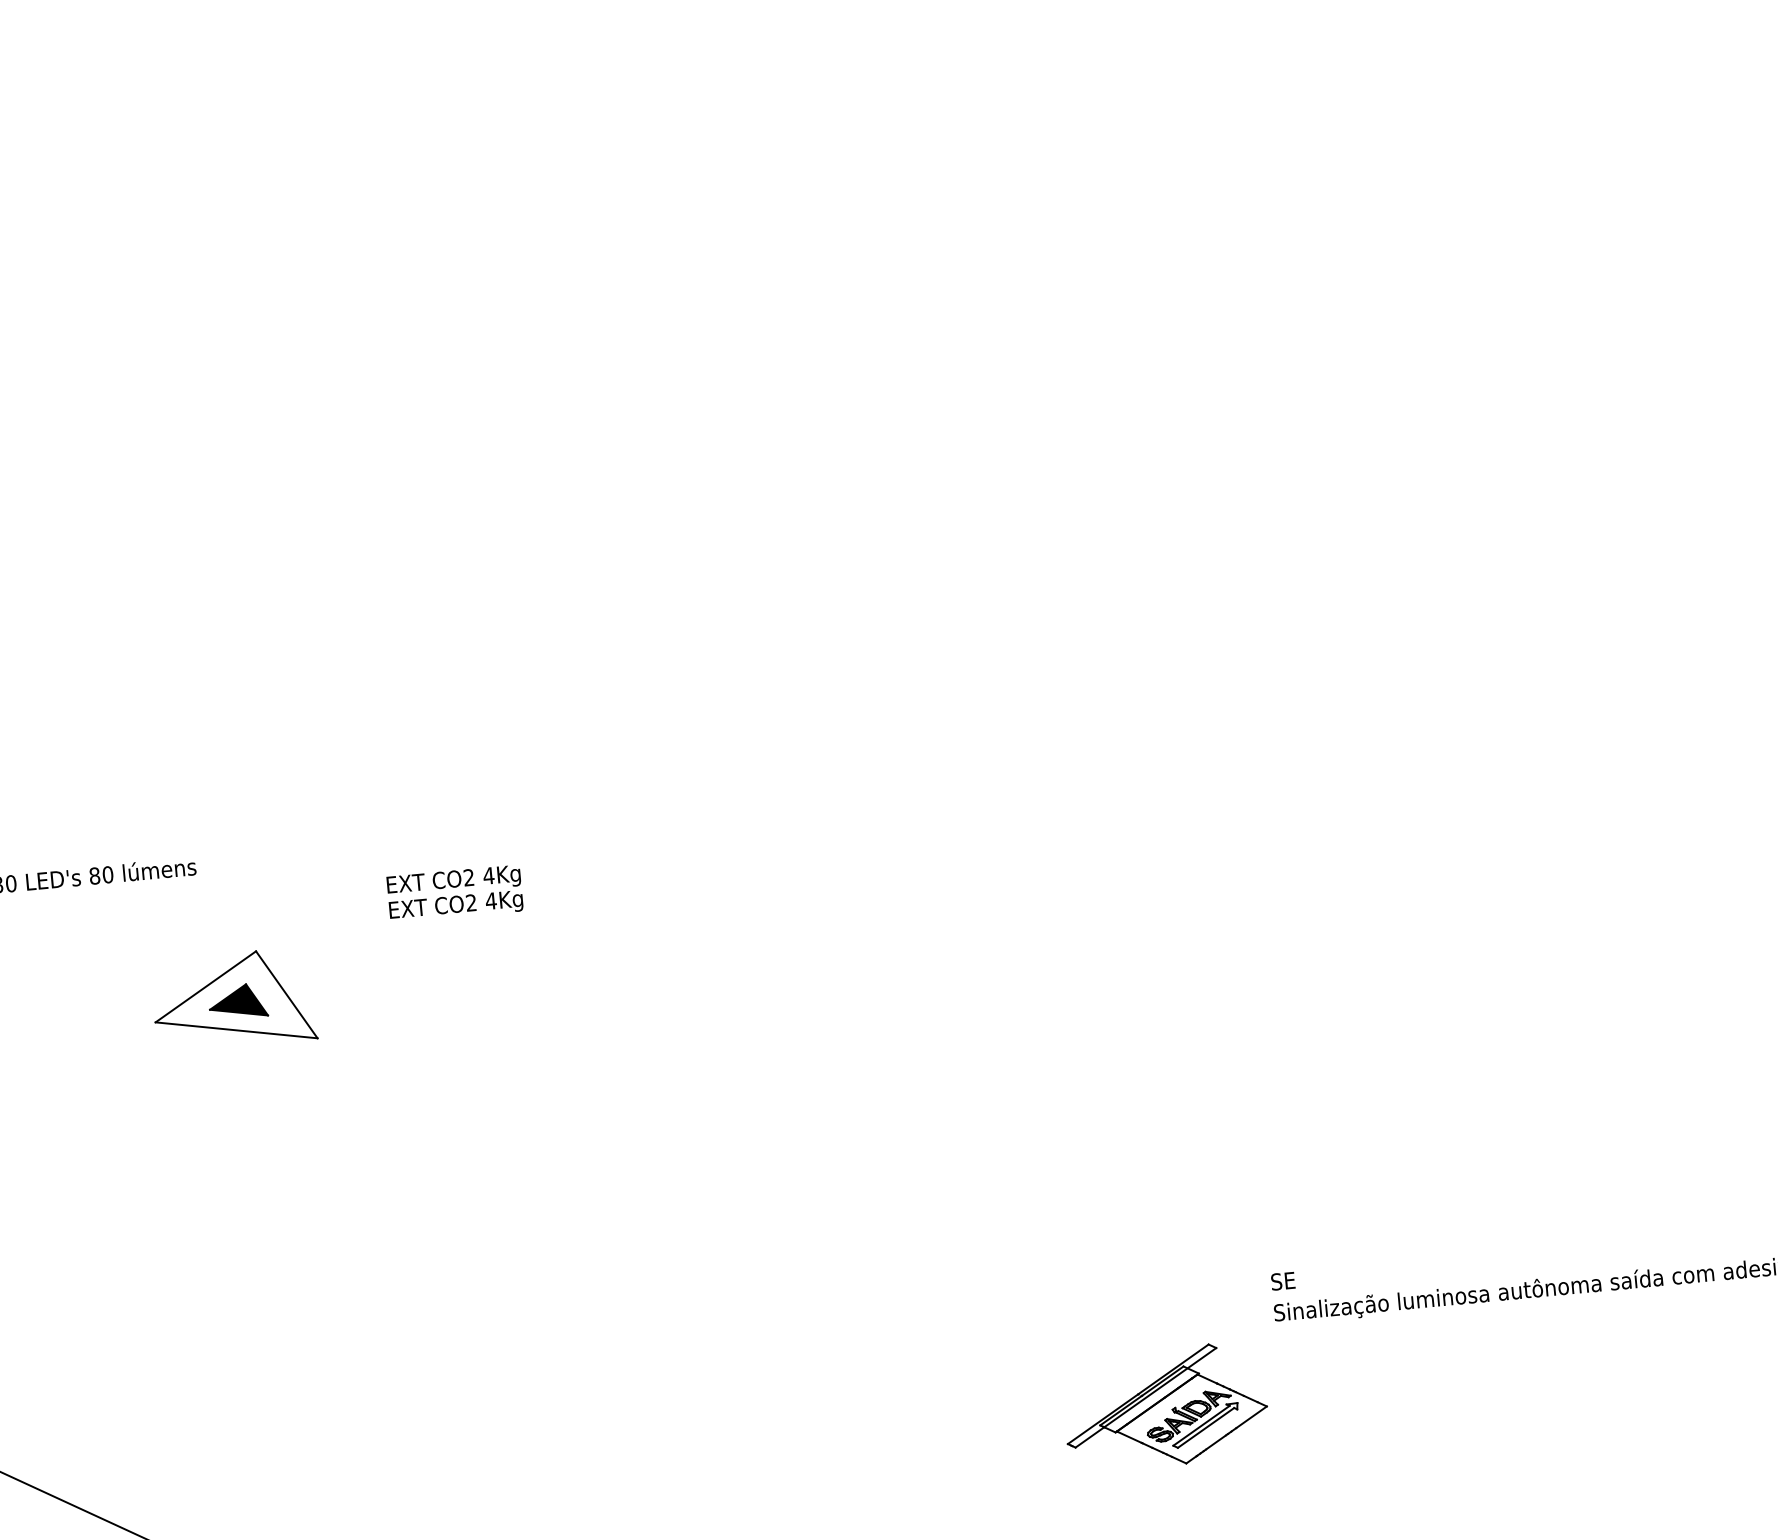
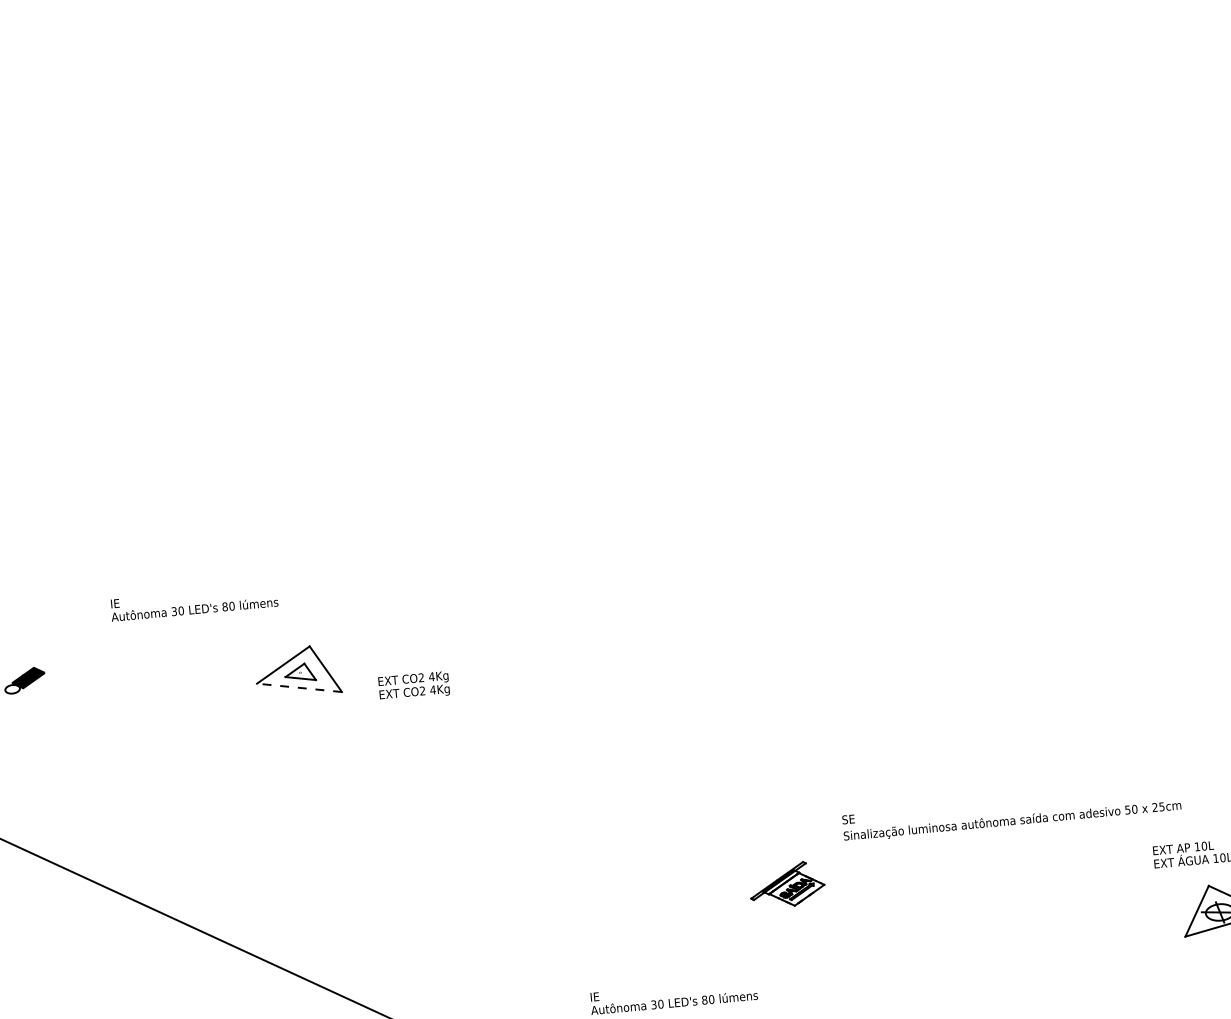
text: (453, 892) -> (413, 685), moved
fill: (238, 999) -> (300, 671), removed
line: (236, 1029) -> (299, 687), solid -> dashed
part: (1166, 1403) -> (787, 883), size x0.7

